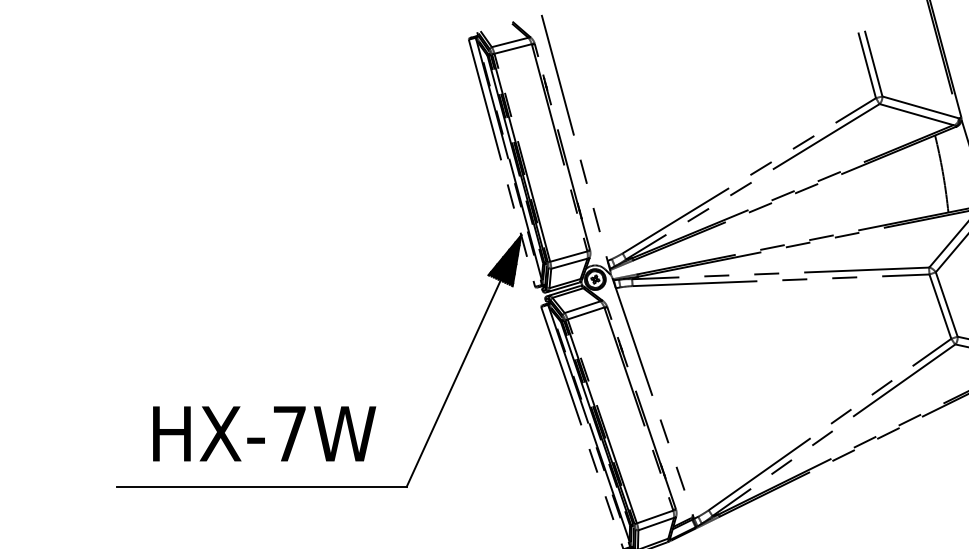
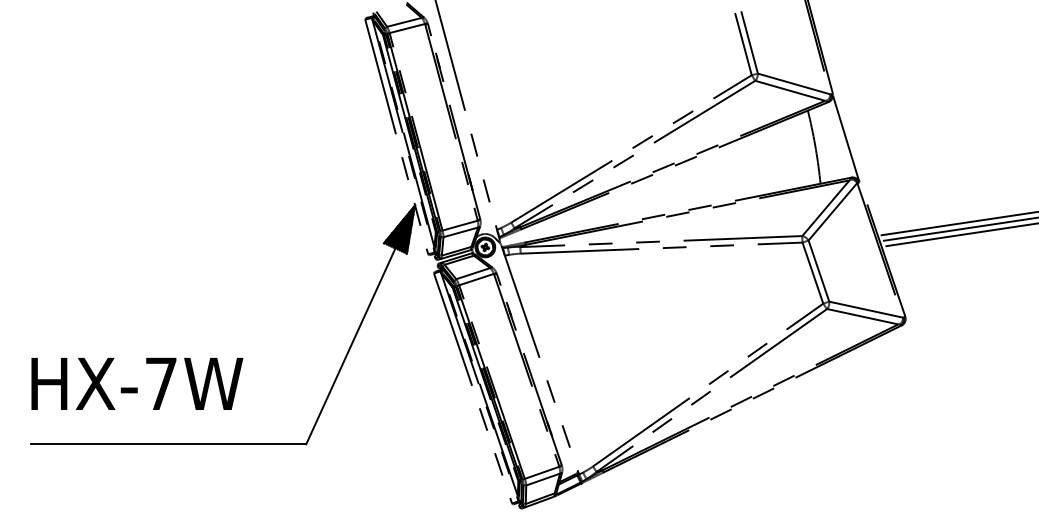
text: (264, 433) -> (137, 383), moved

